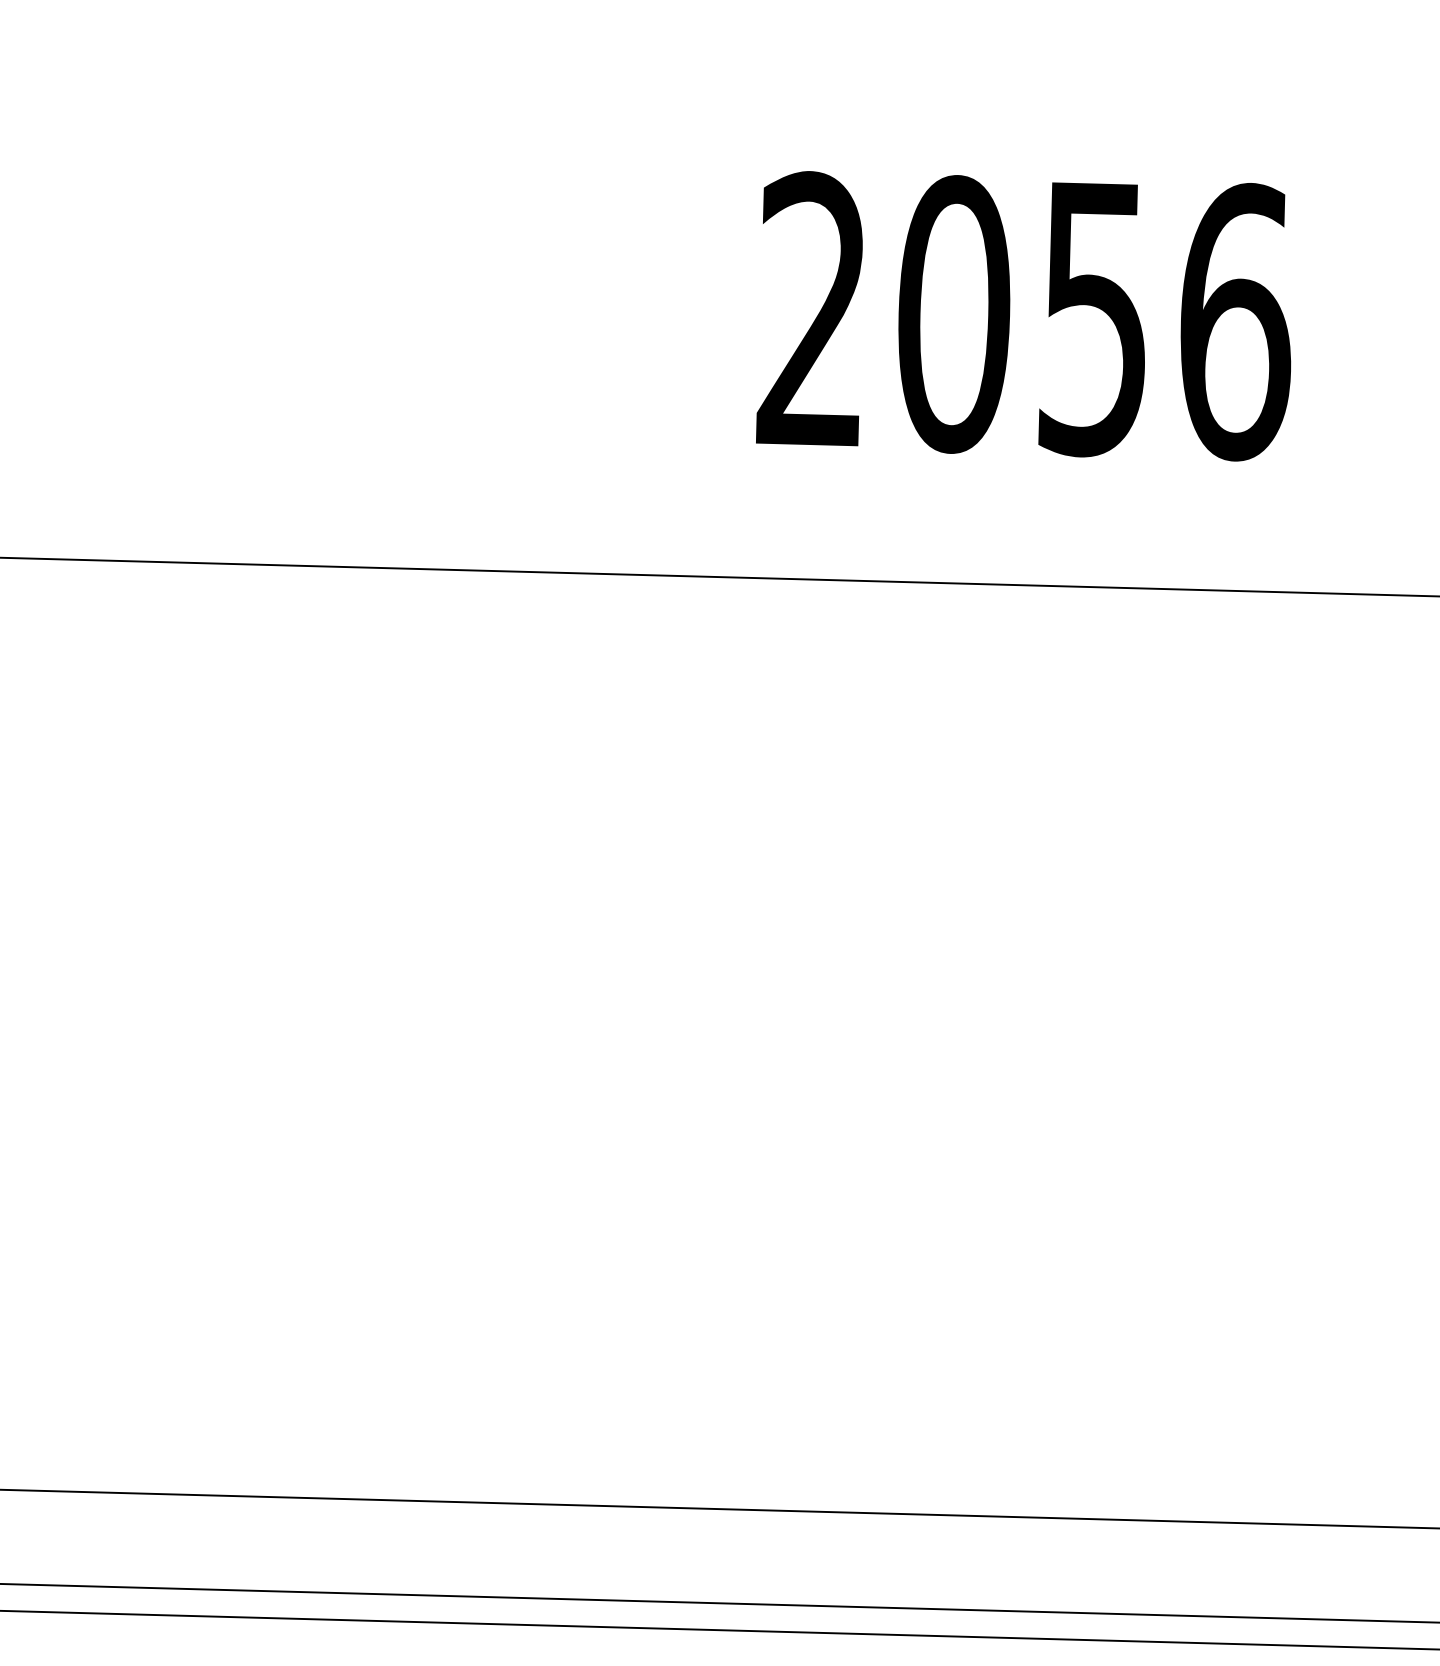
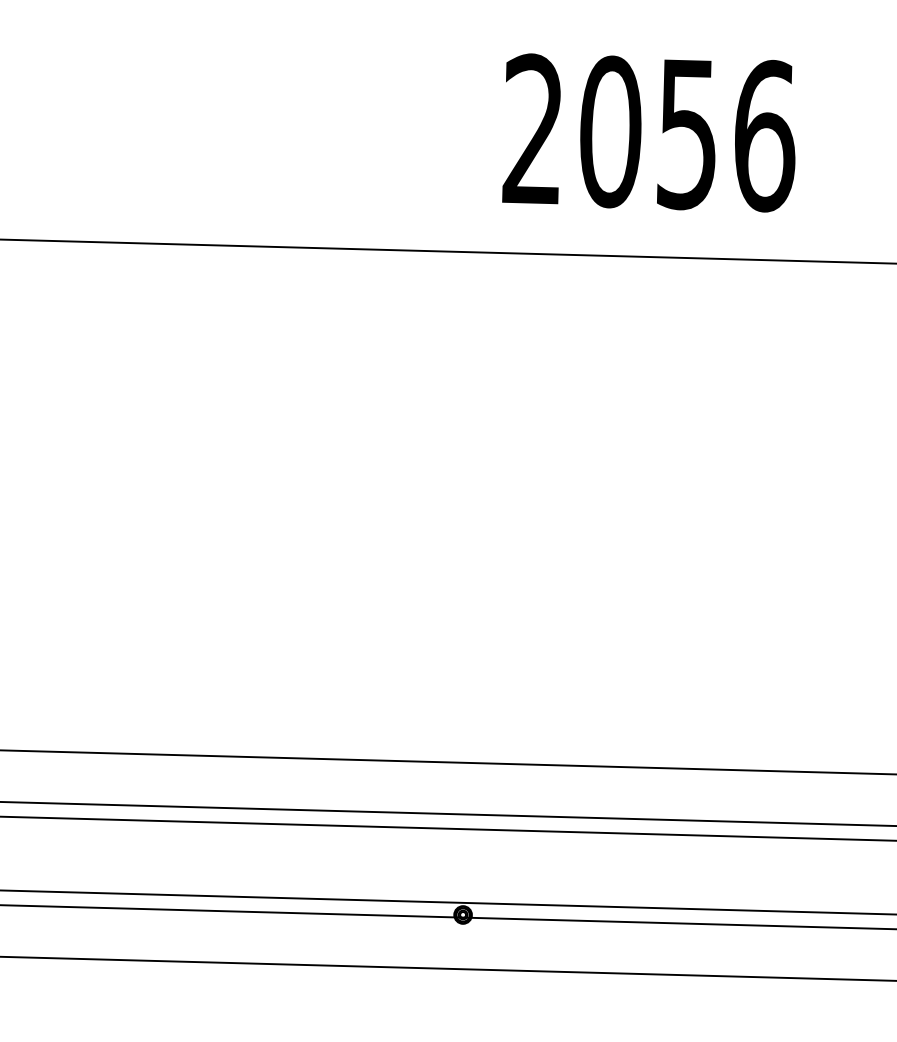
text: (1022, 315) -> (648, 132), moved

